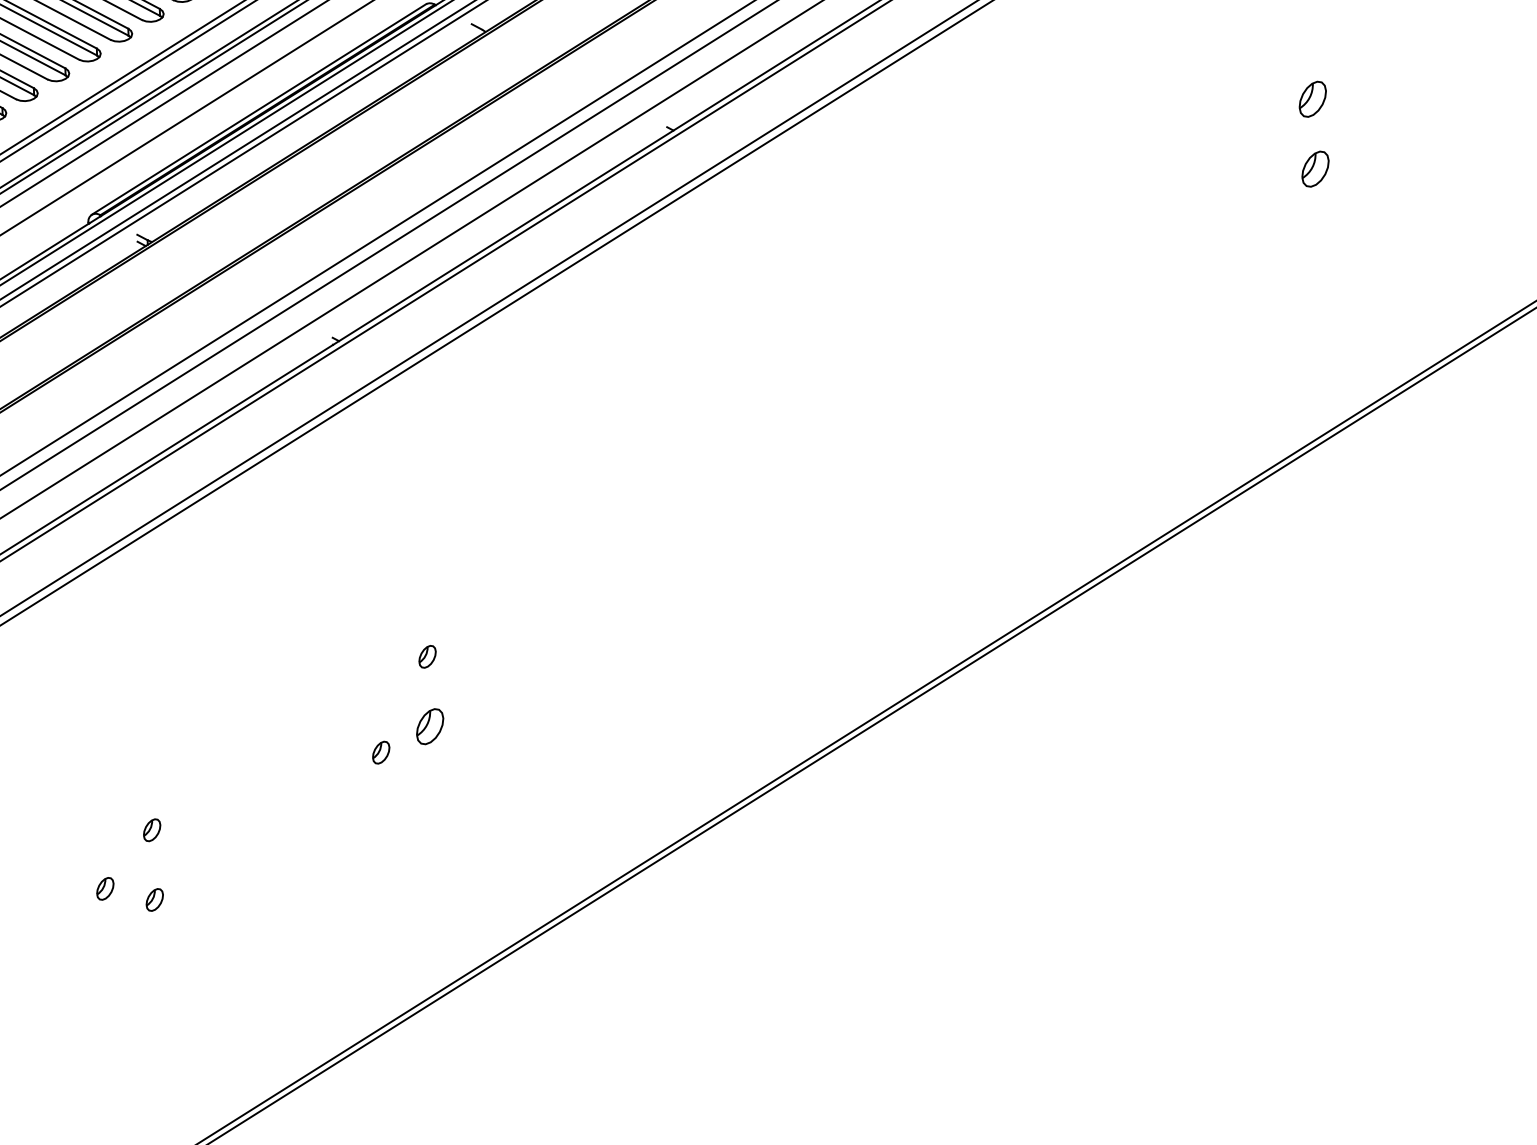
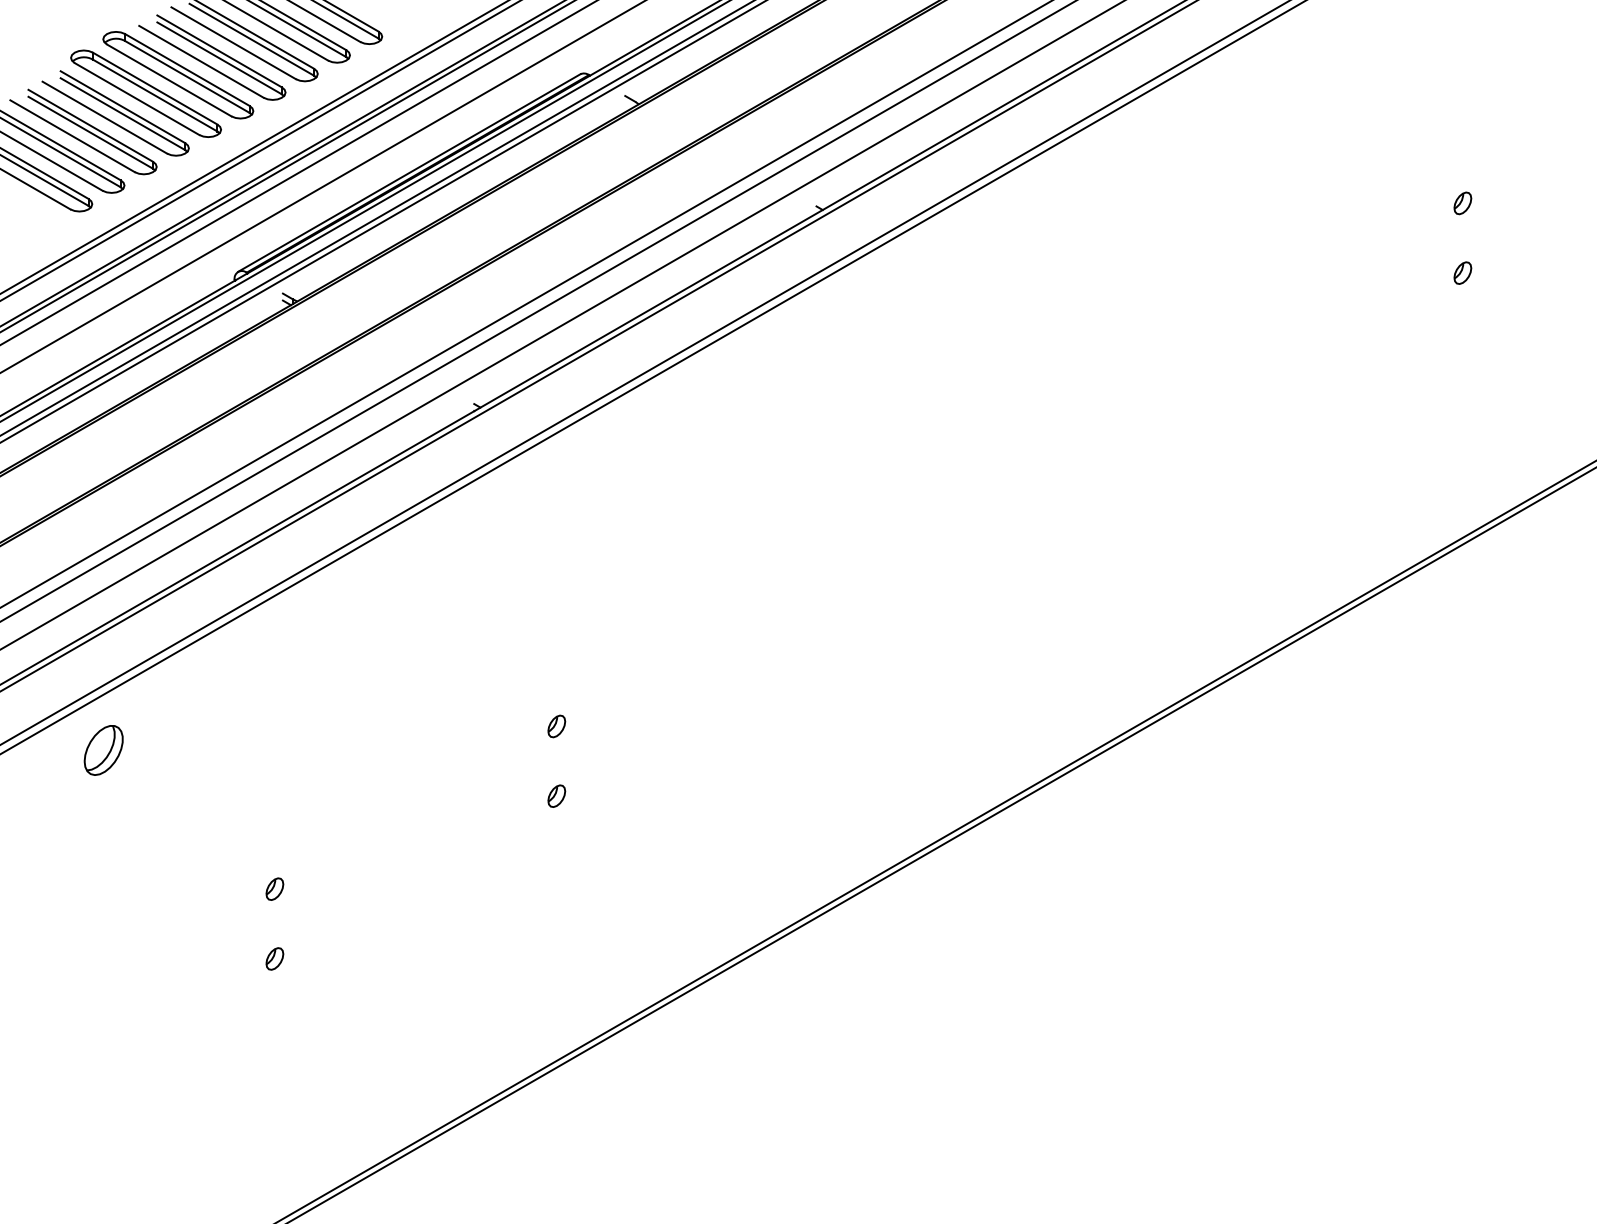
part: (1312, 99) -> (1462, 203), size x0.62
part: (1315, 168) -> (1462, 272), size x0.62
part: (429, 725) -> (556, 795), size x0.62
part: (380, 752) -> (506, 820), removed
part: (104, 888) -> (225, 945), removed

